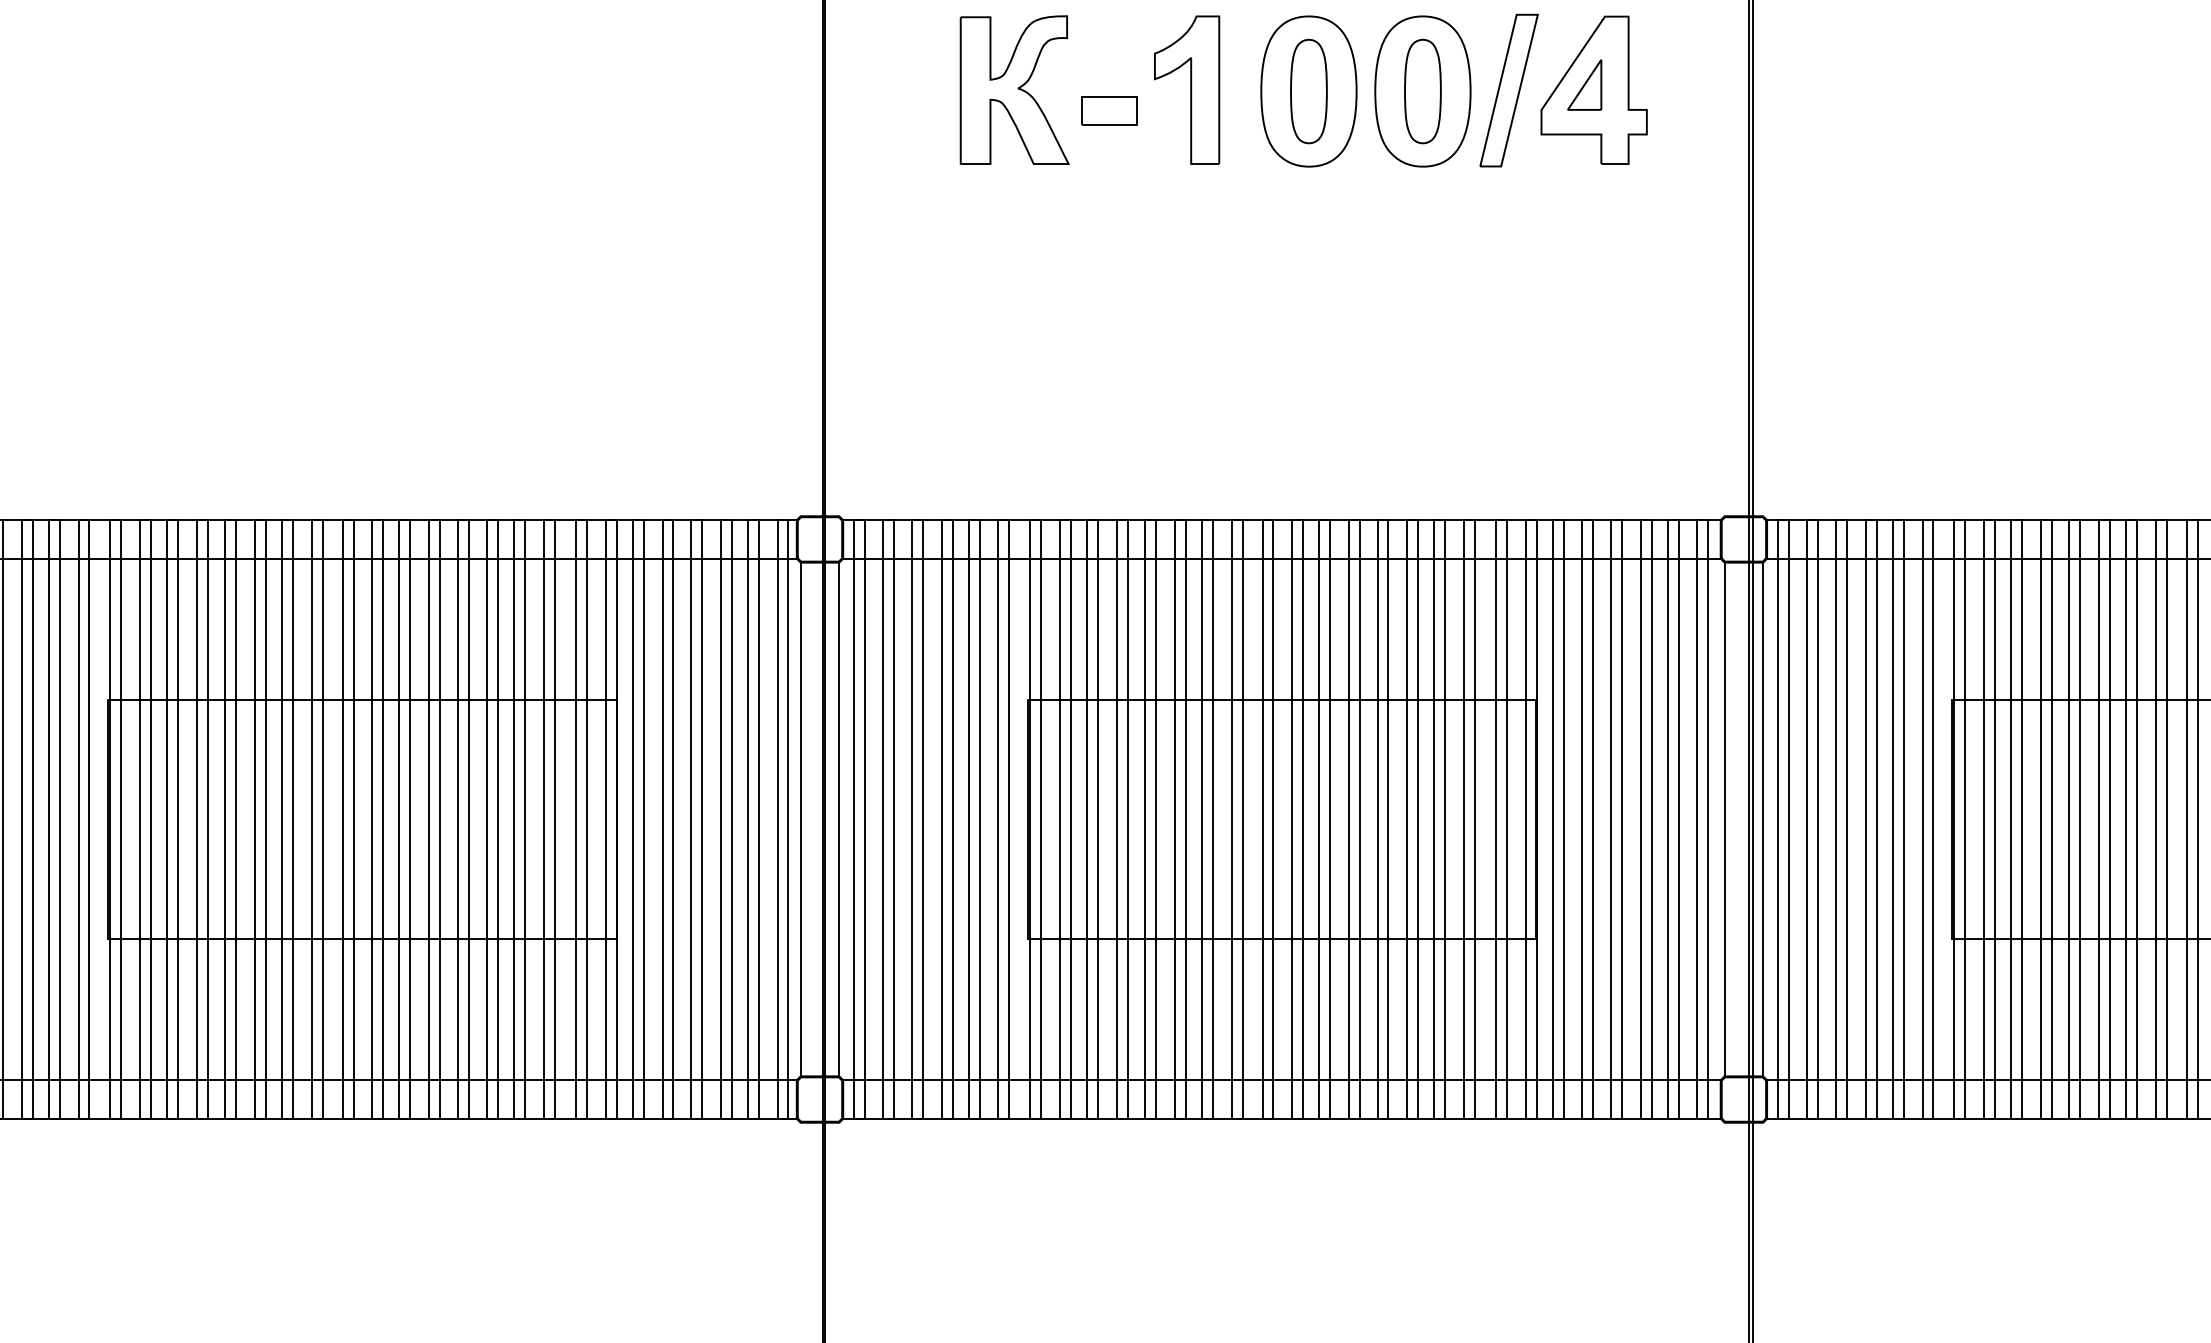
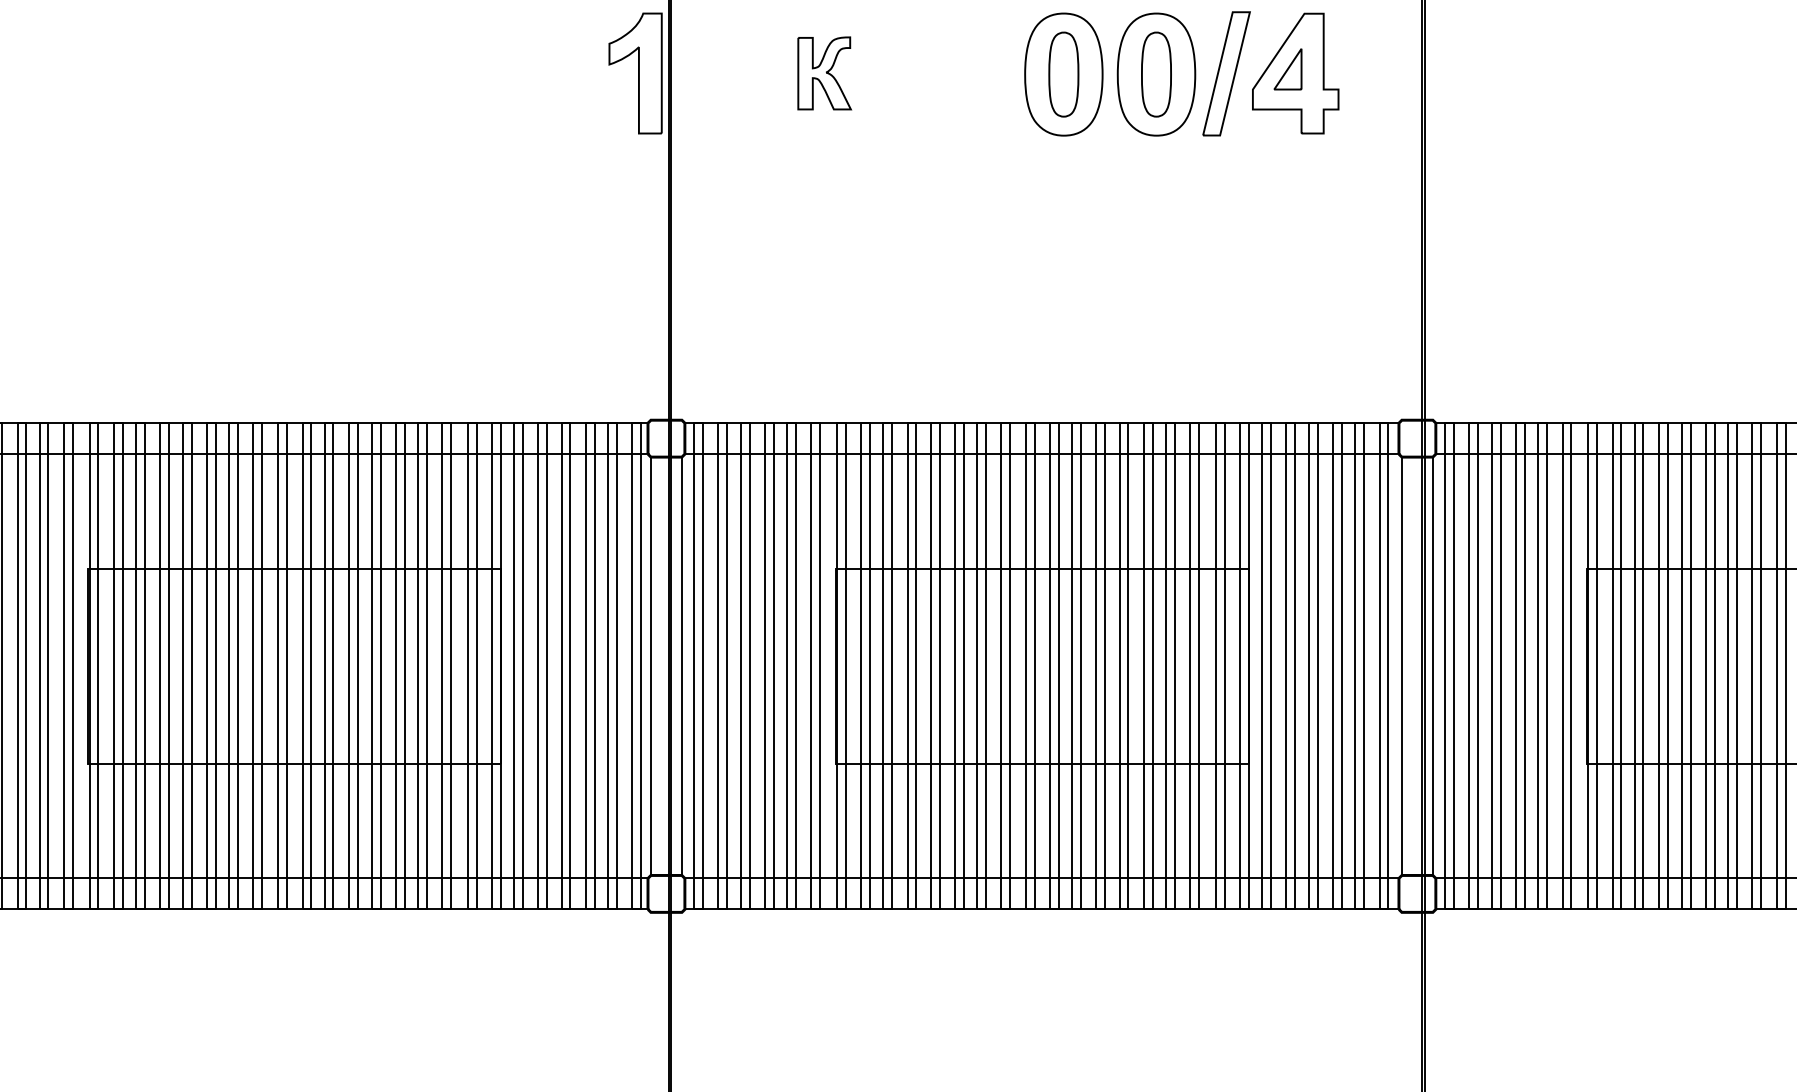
part: (1014, 89) -> (824, 72), size x0.6
part: (1187, 89) -> (635, 72), moved
part: (1109, 110) -> (901, 90), removed

